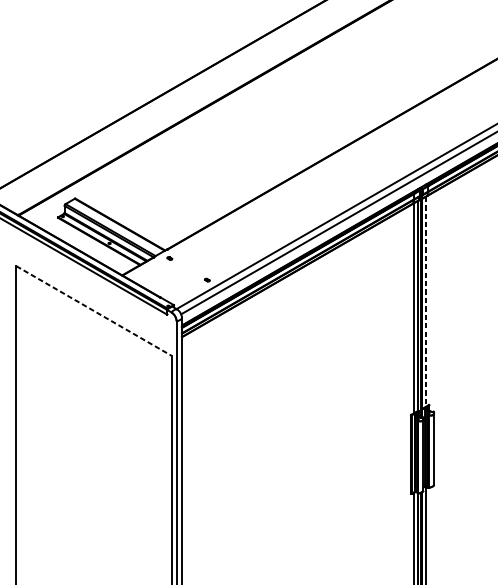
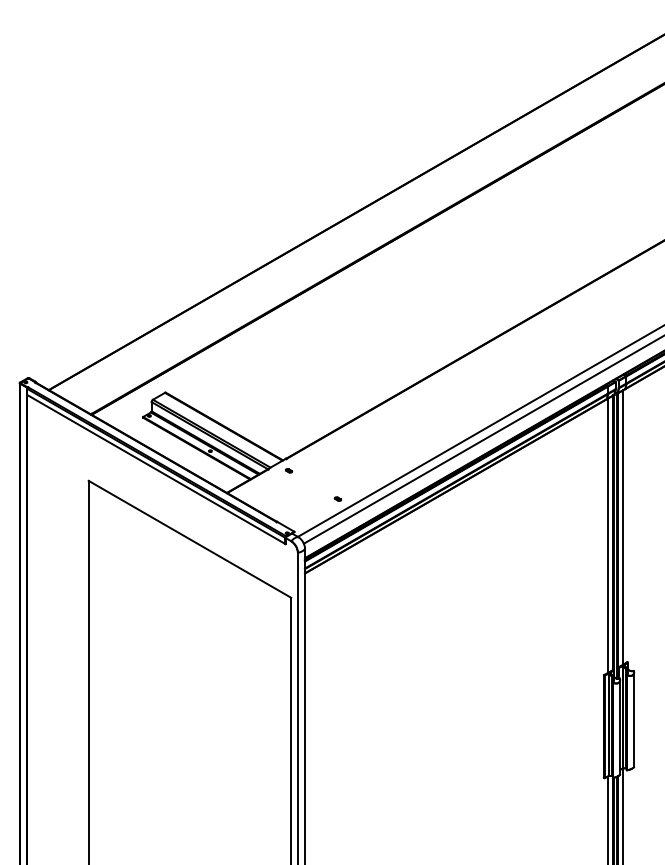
line: (425, 301) -> (623, 527), dashed -> solid
line: (93, 311) -> (189, 539), dashed -> solid

